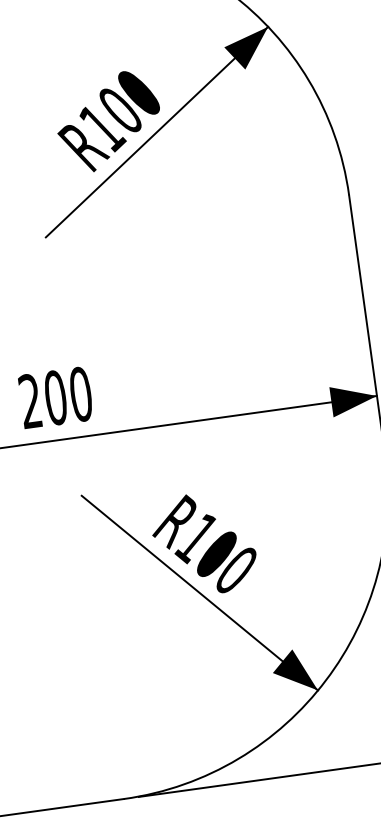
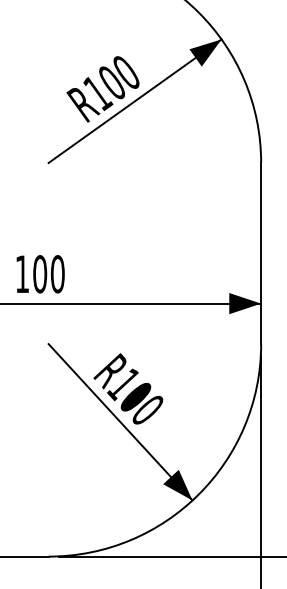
text: (29, 400) -> (21, 273), 200 -> 100

